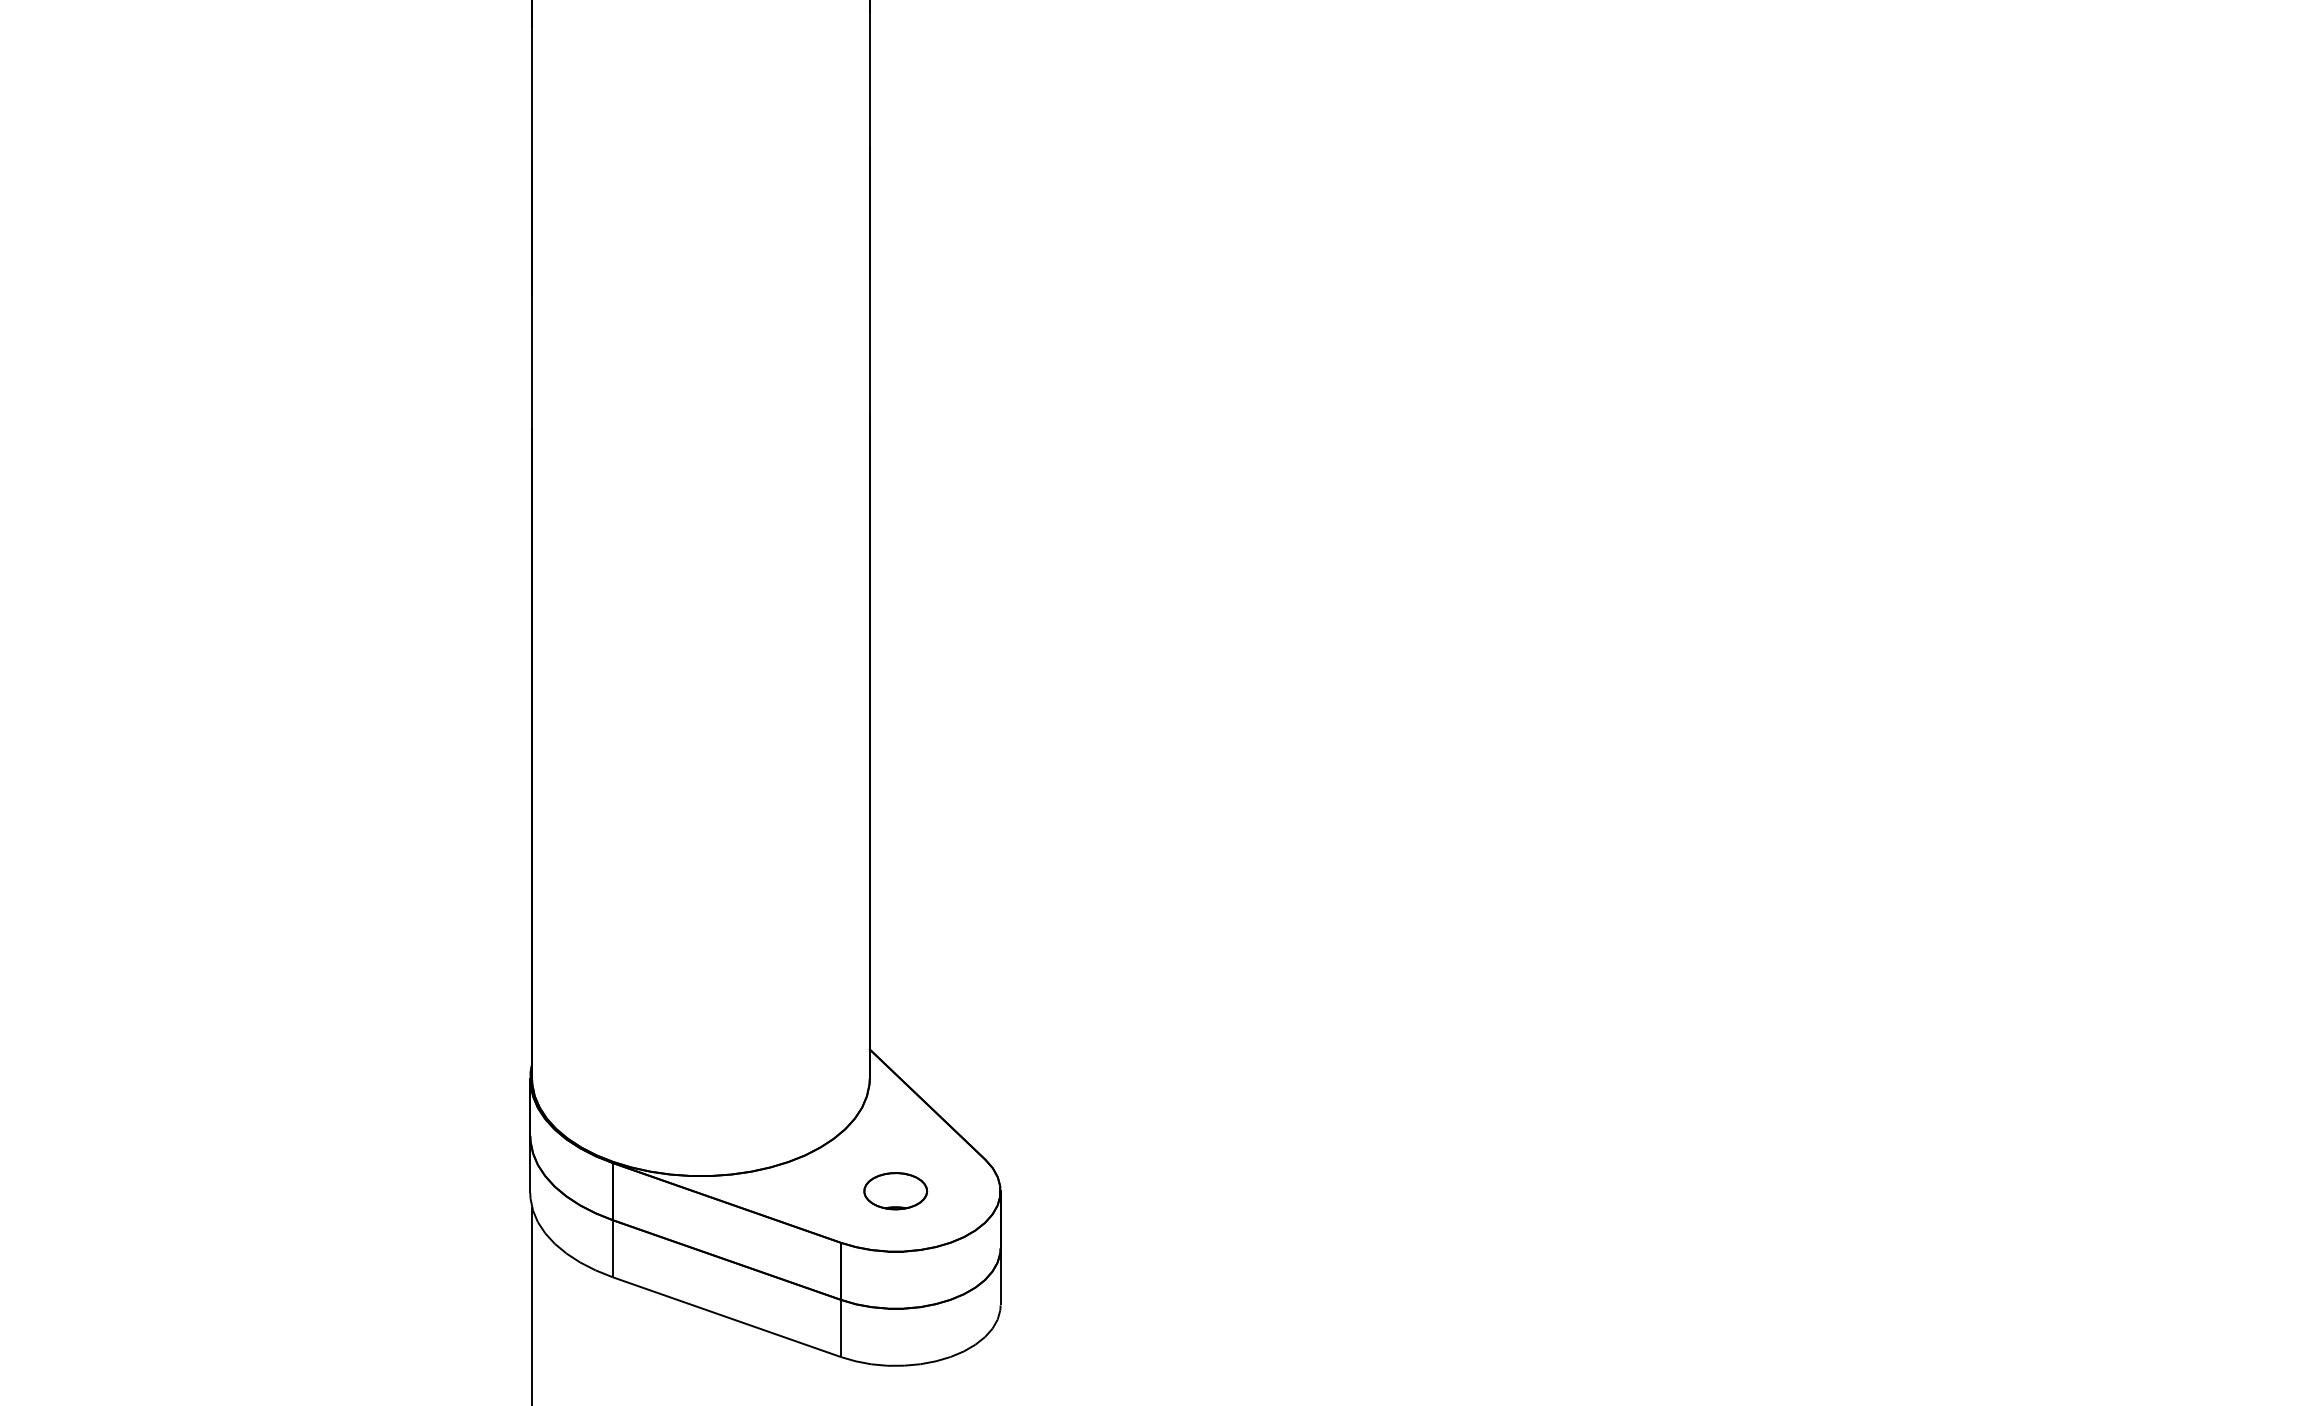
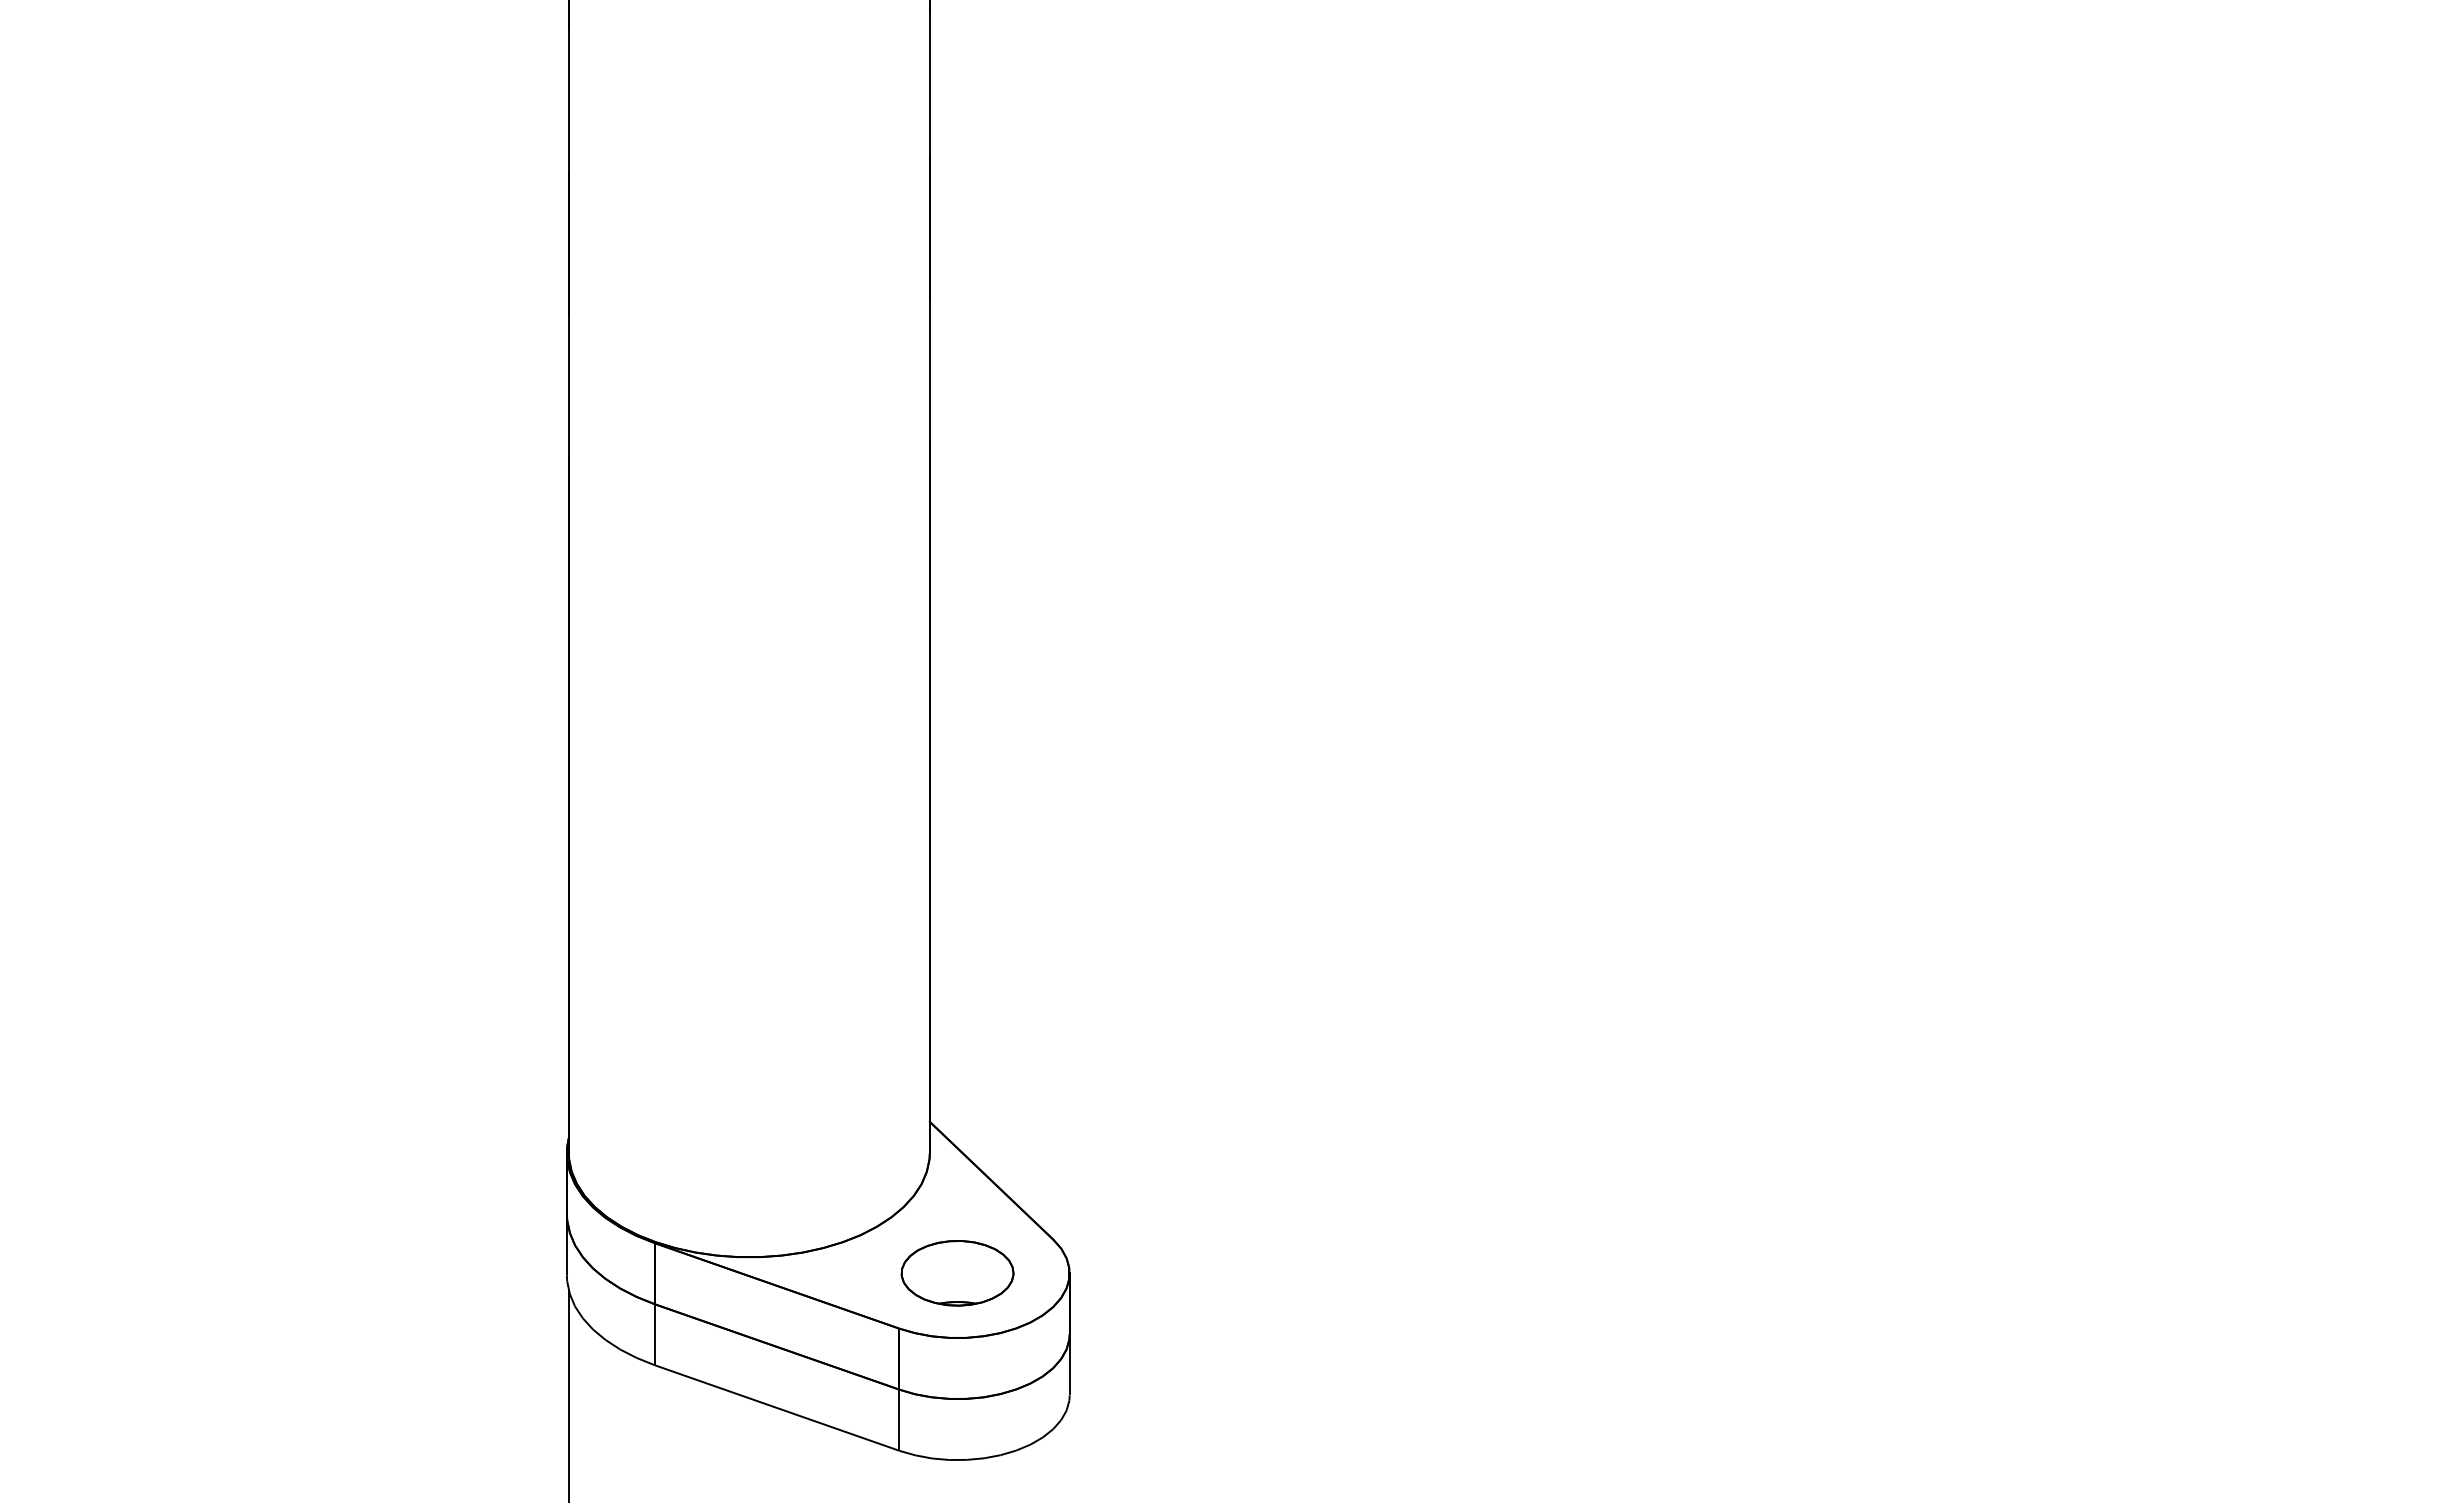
part: (895, 1191) -> (957, 1273), size x1.67

